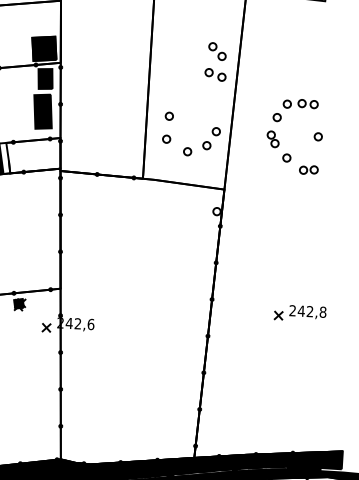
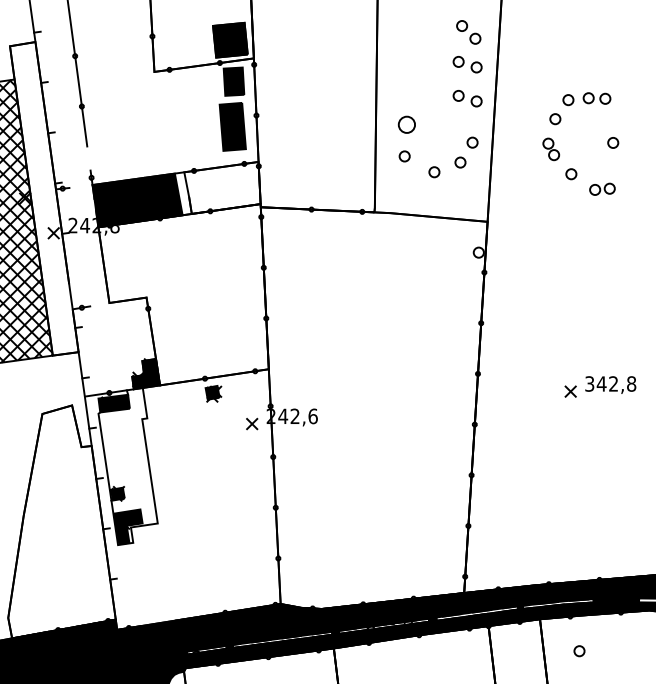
part: (214, 99) -> (467, 98), added
circle: (169, 116) -> (406, 124), size x1.6
text: (292, 310) -> (589, 383), 242,8 -> 342,8

